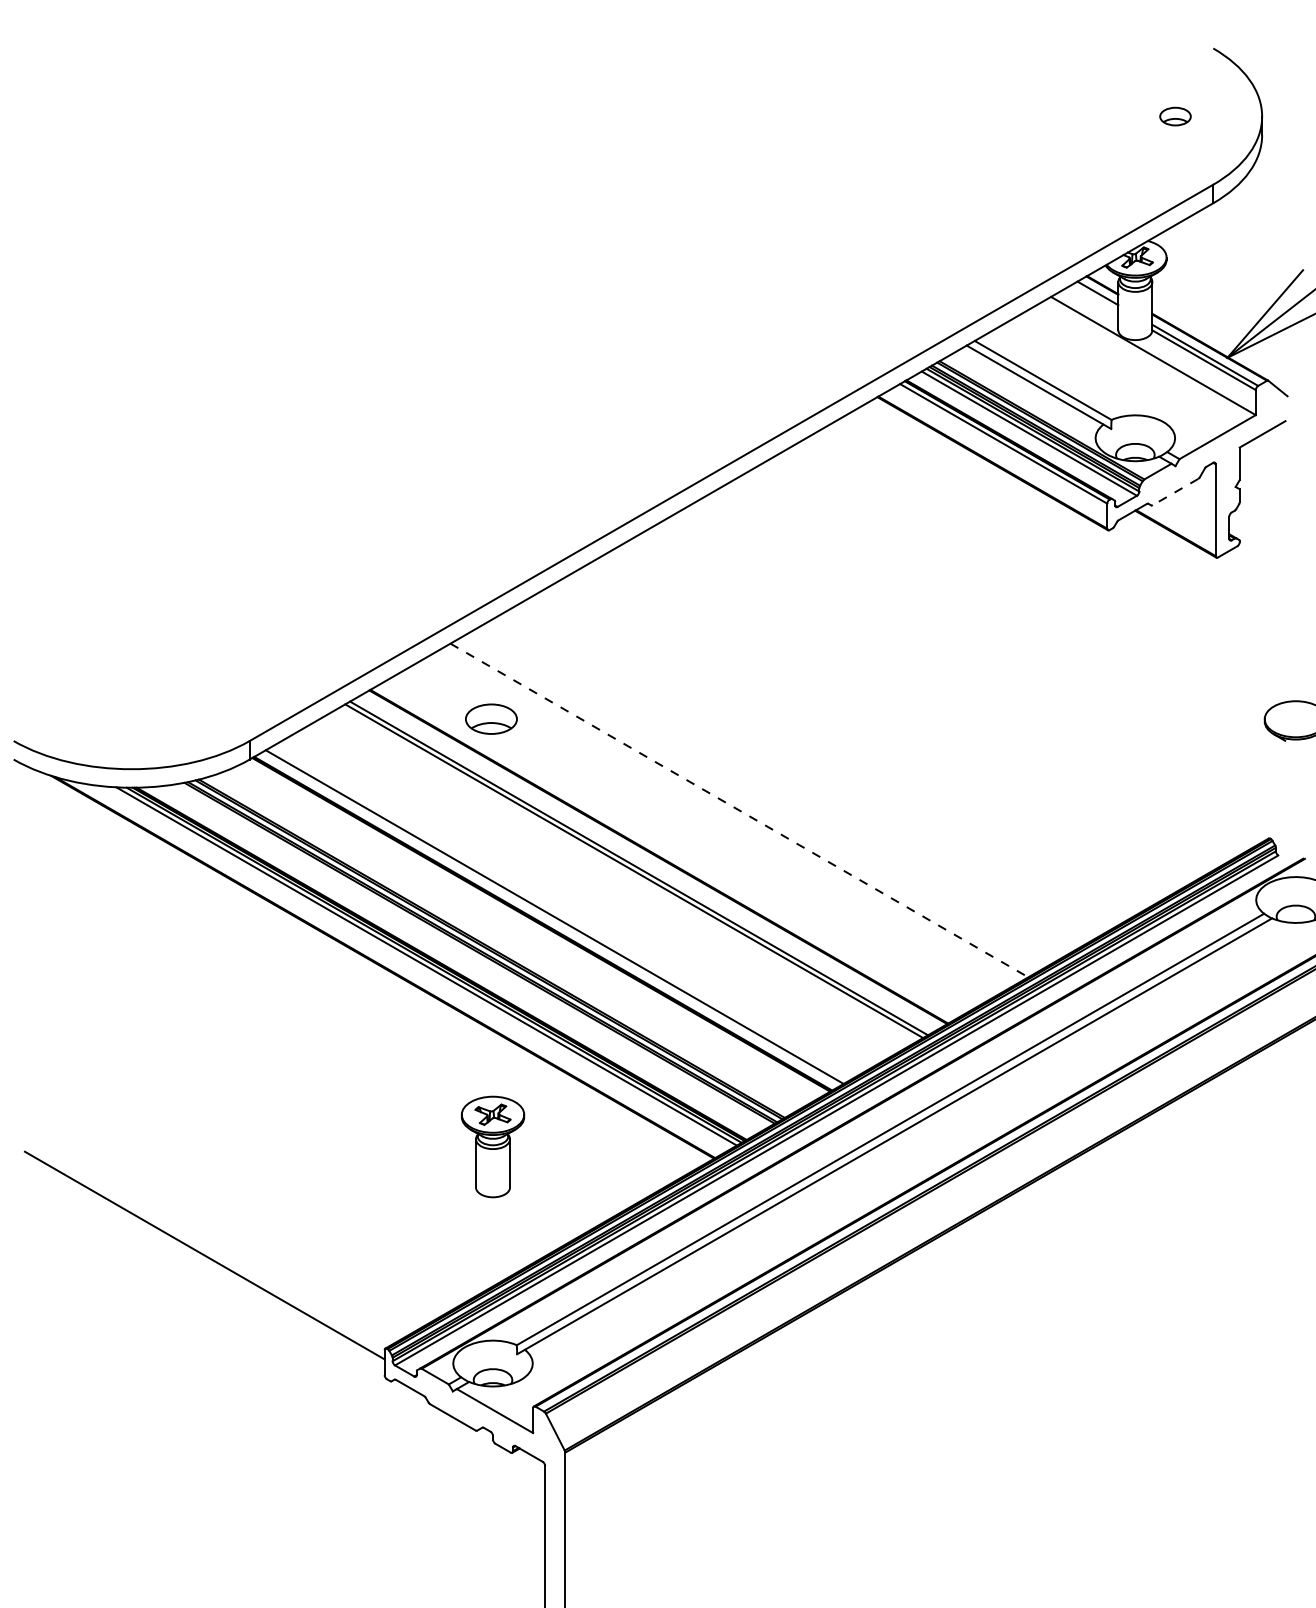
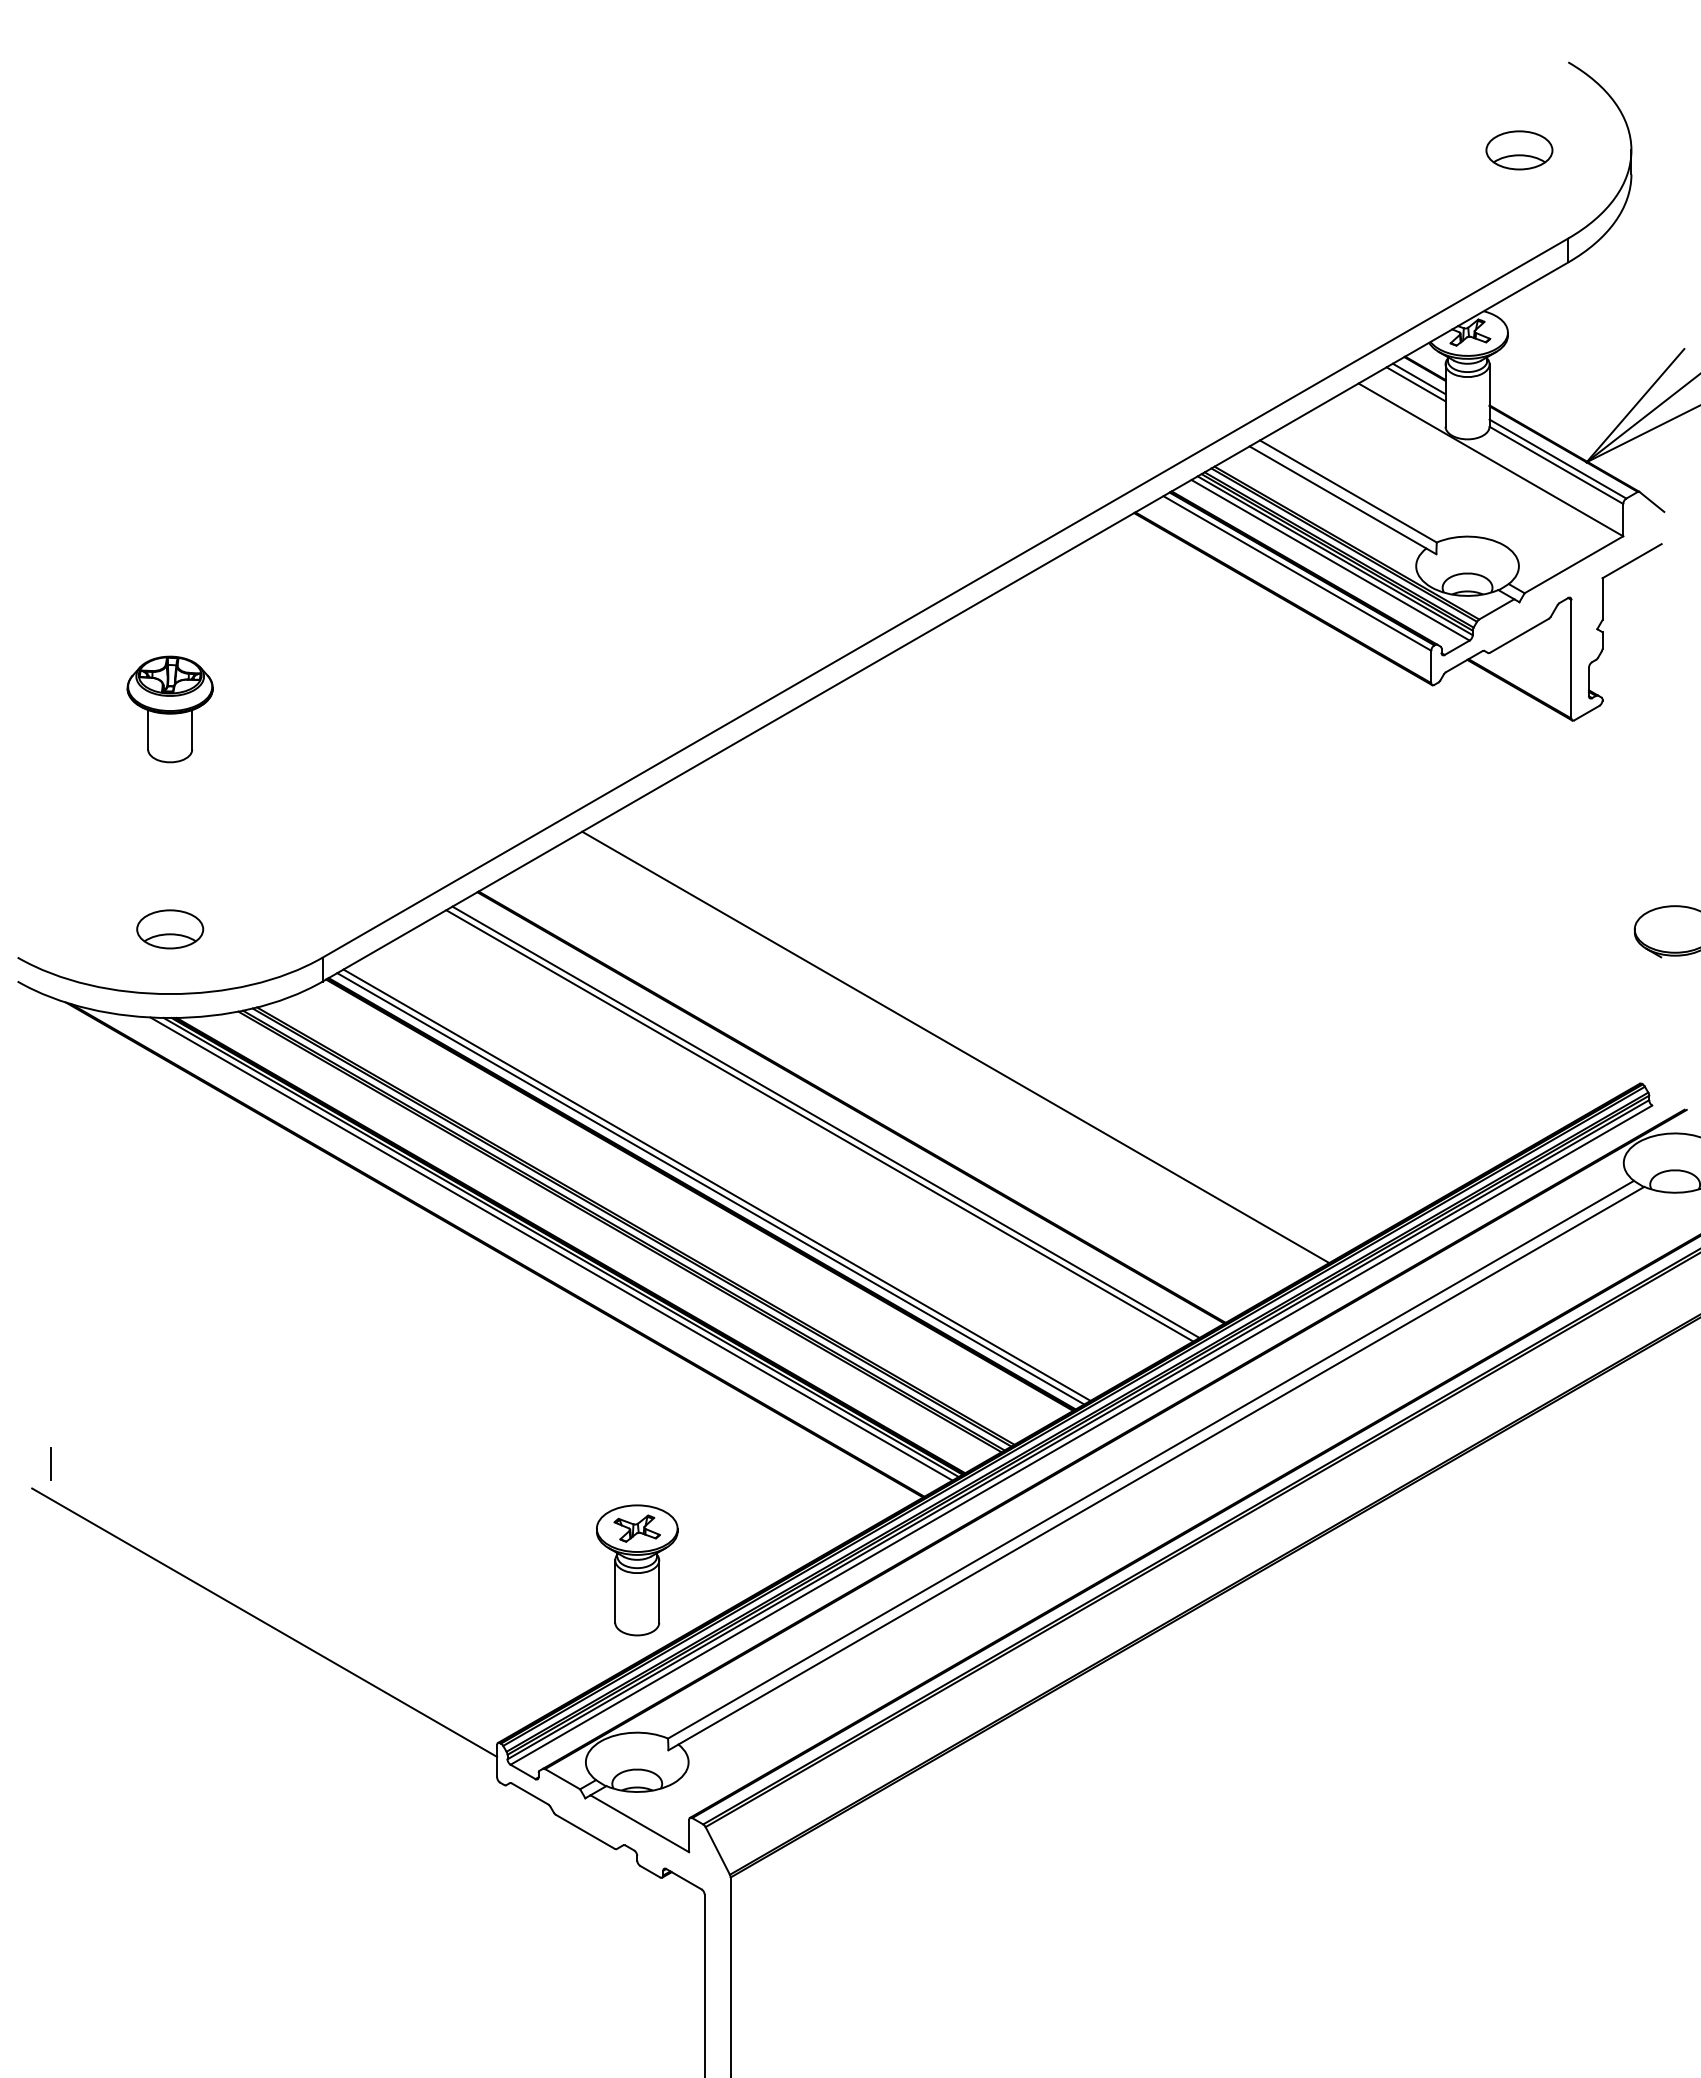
part: (1175, 116) -> (1519, 150), size x1.67
line: (1095, 297) -> (1415, 384), added
line: (1175, 491) -> (1519, 635), dashed -> solid
part: (131, 549) -> (169, 709), added
part: (491, 719) -> (170, 929), moved
line: (740, 810) -> (956, 1047), dashed -> solid
line: (549, 919) -> (710, 1188), added
line: (39, 1132) -> (50, 1463), added
part: (493, 1147) -> (637, 1570), moved

